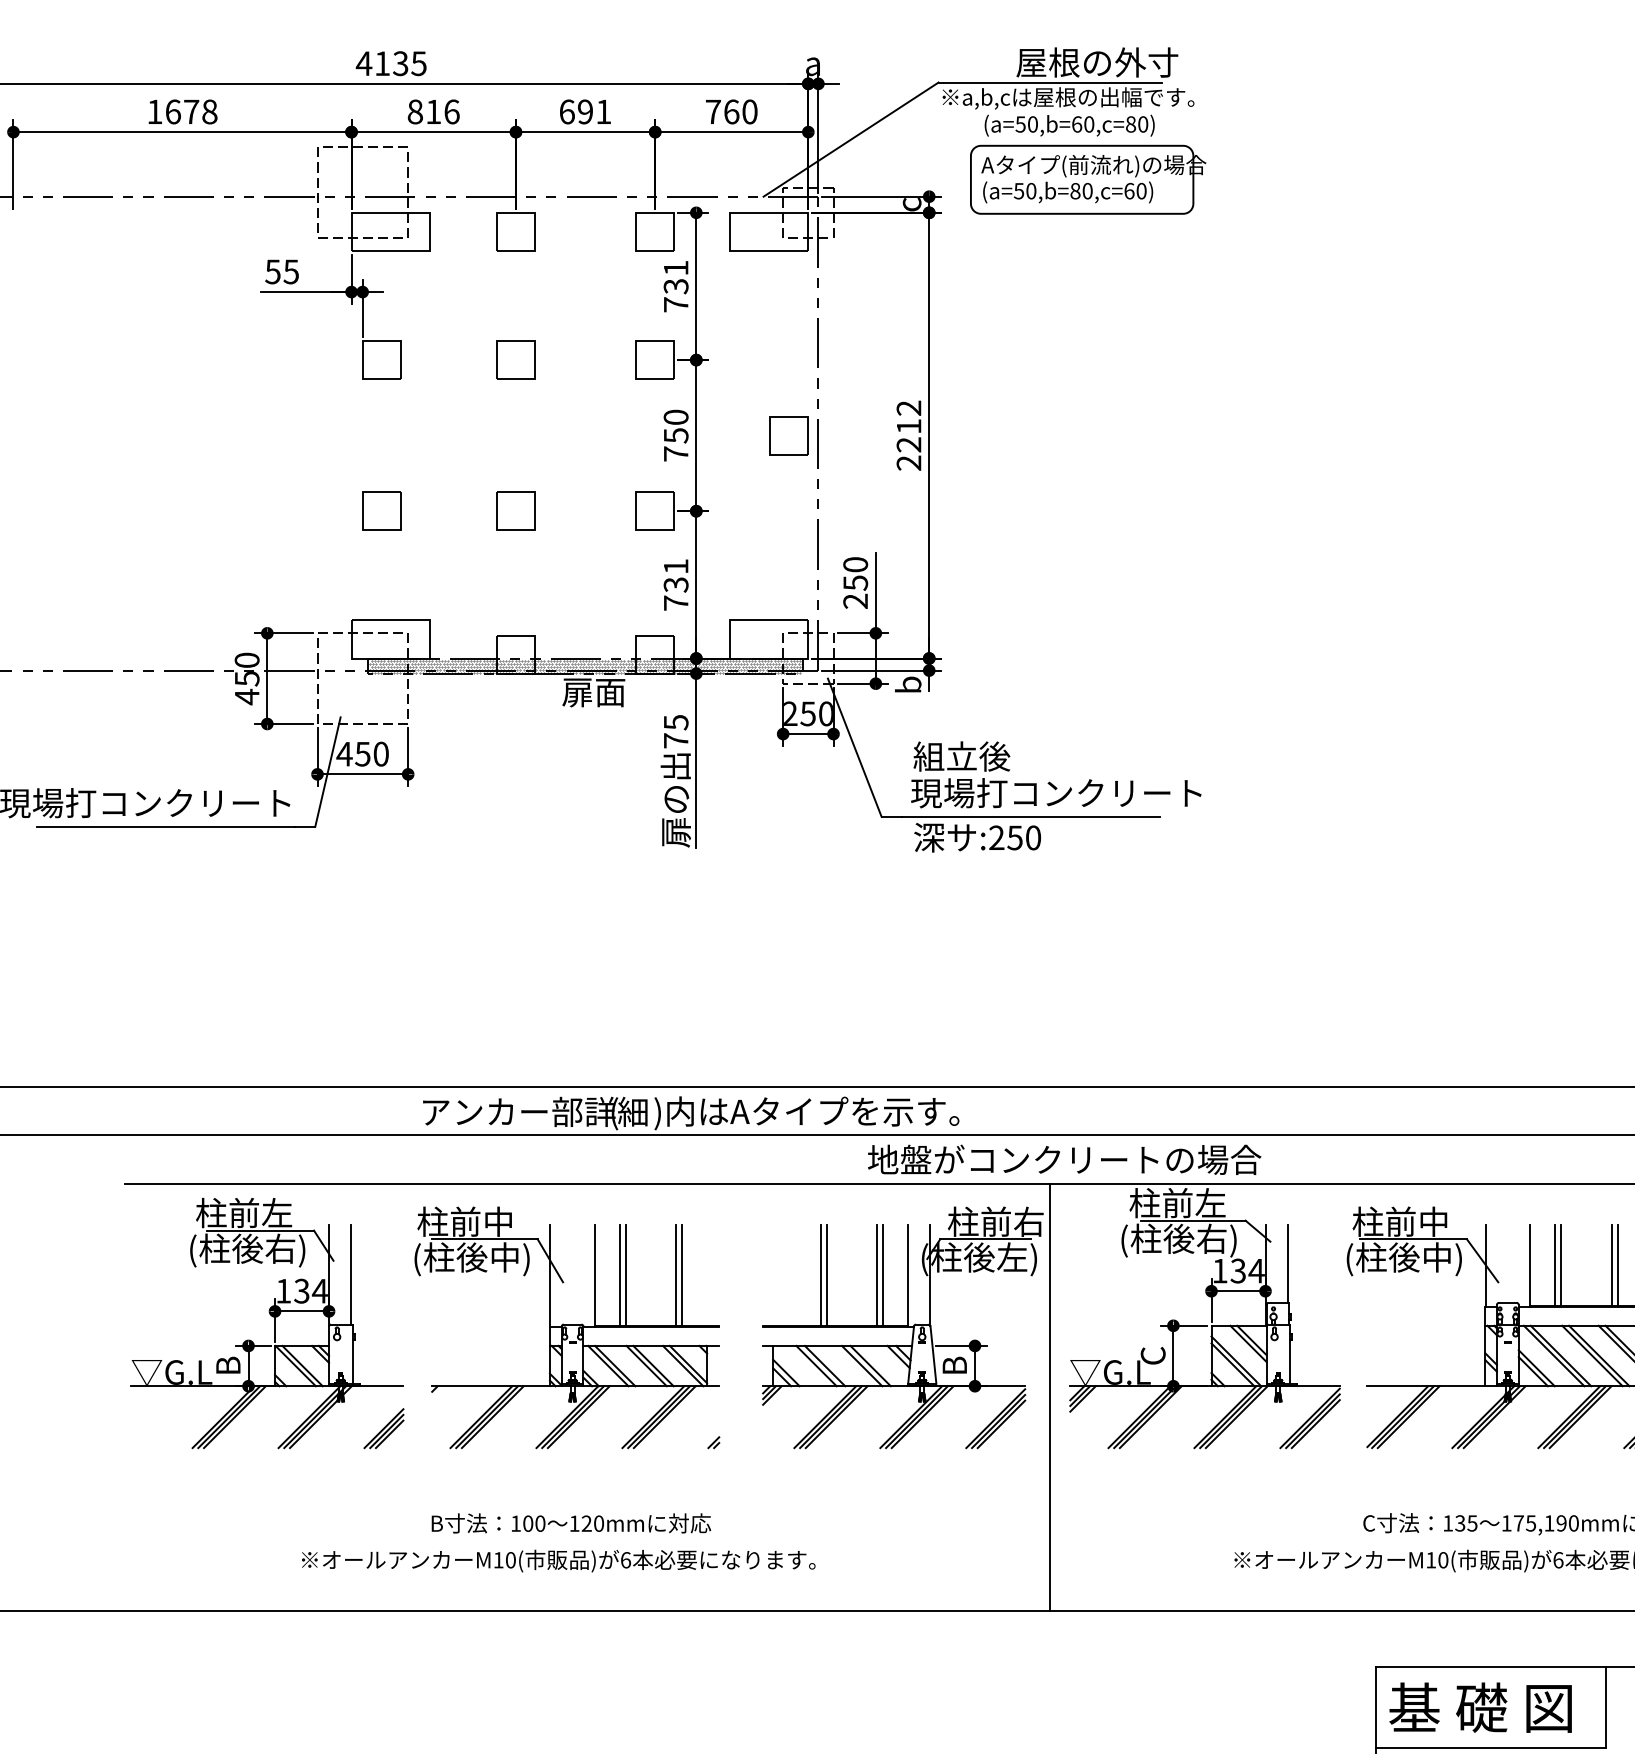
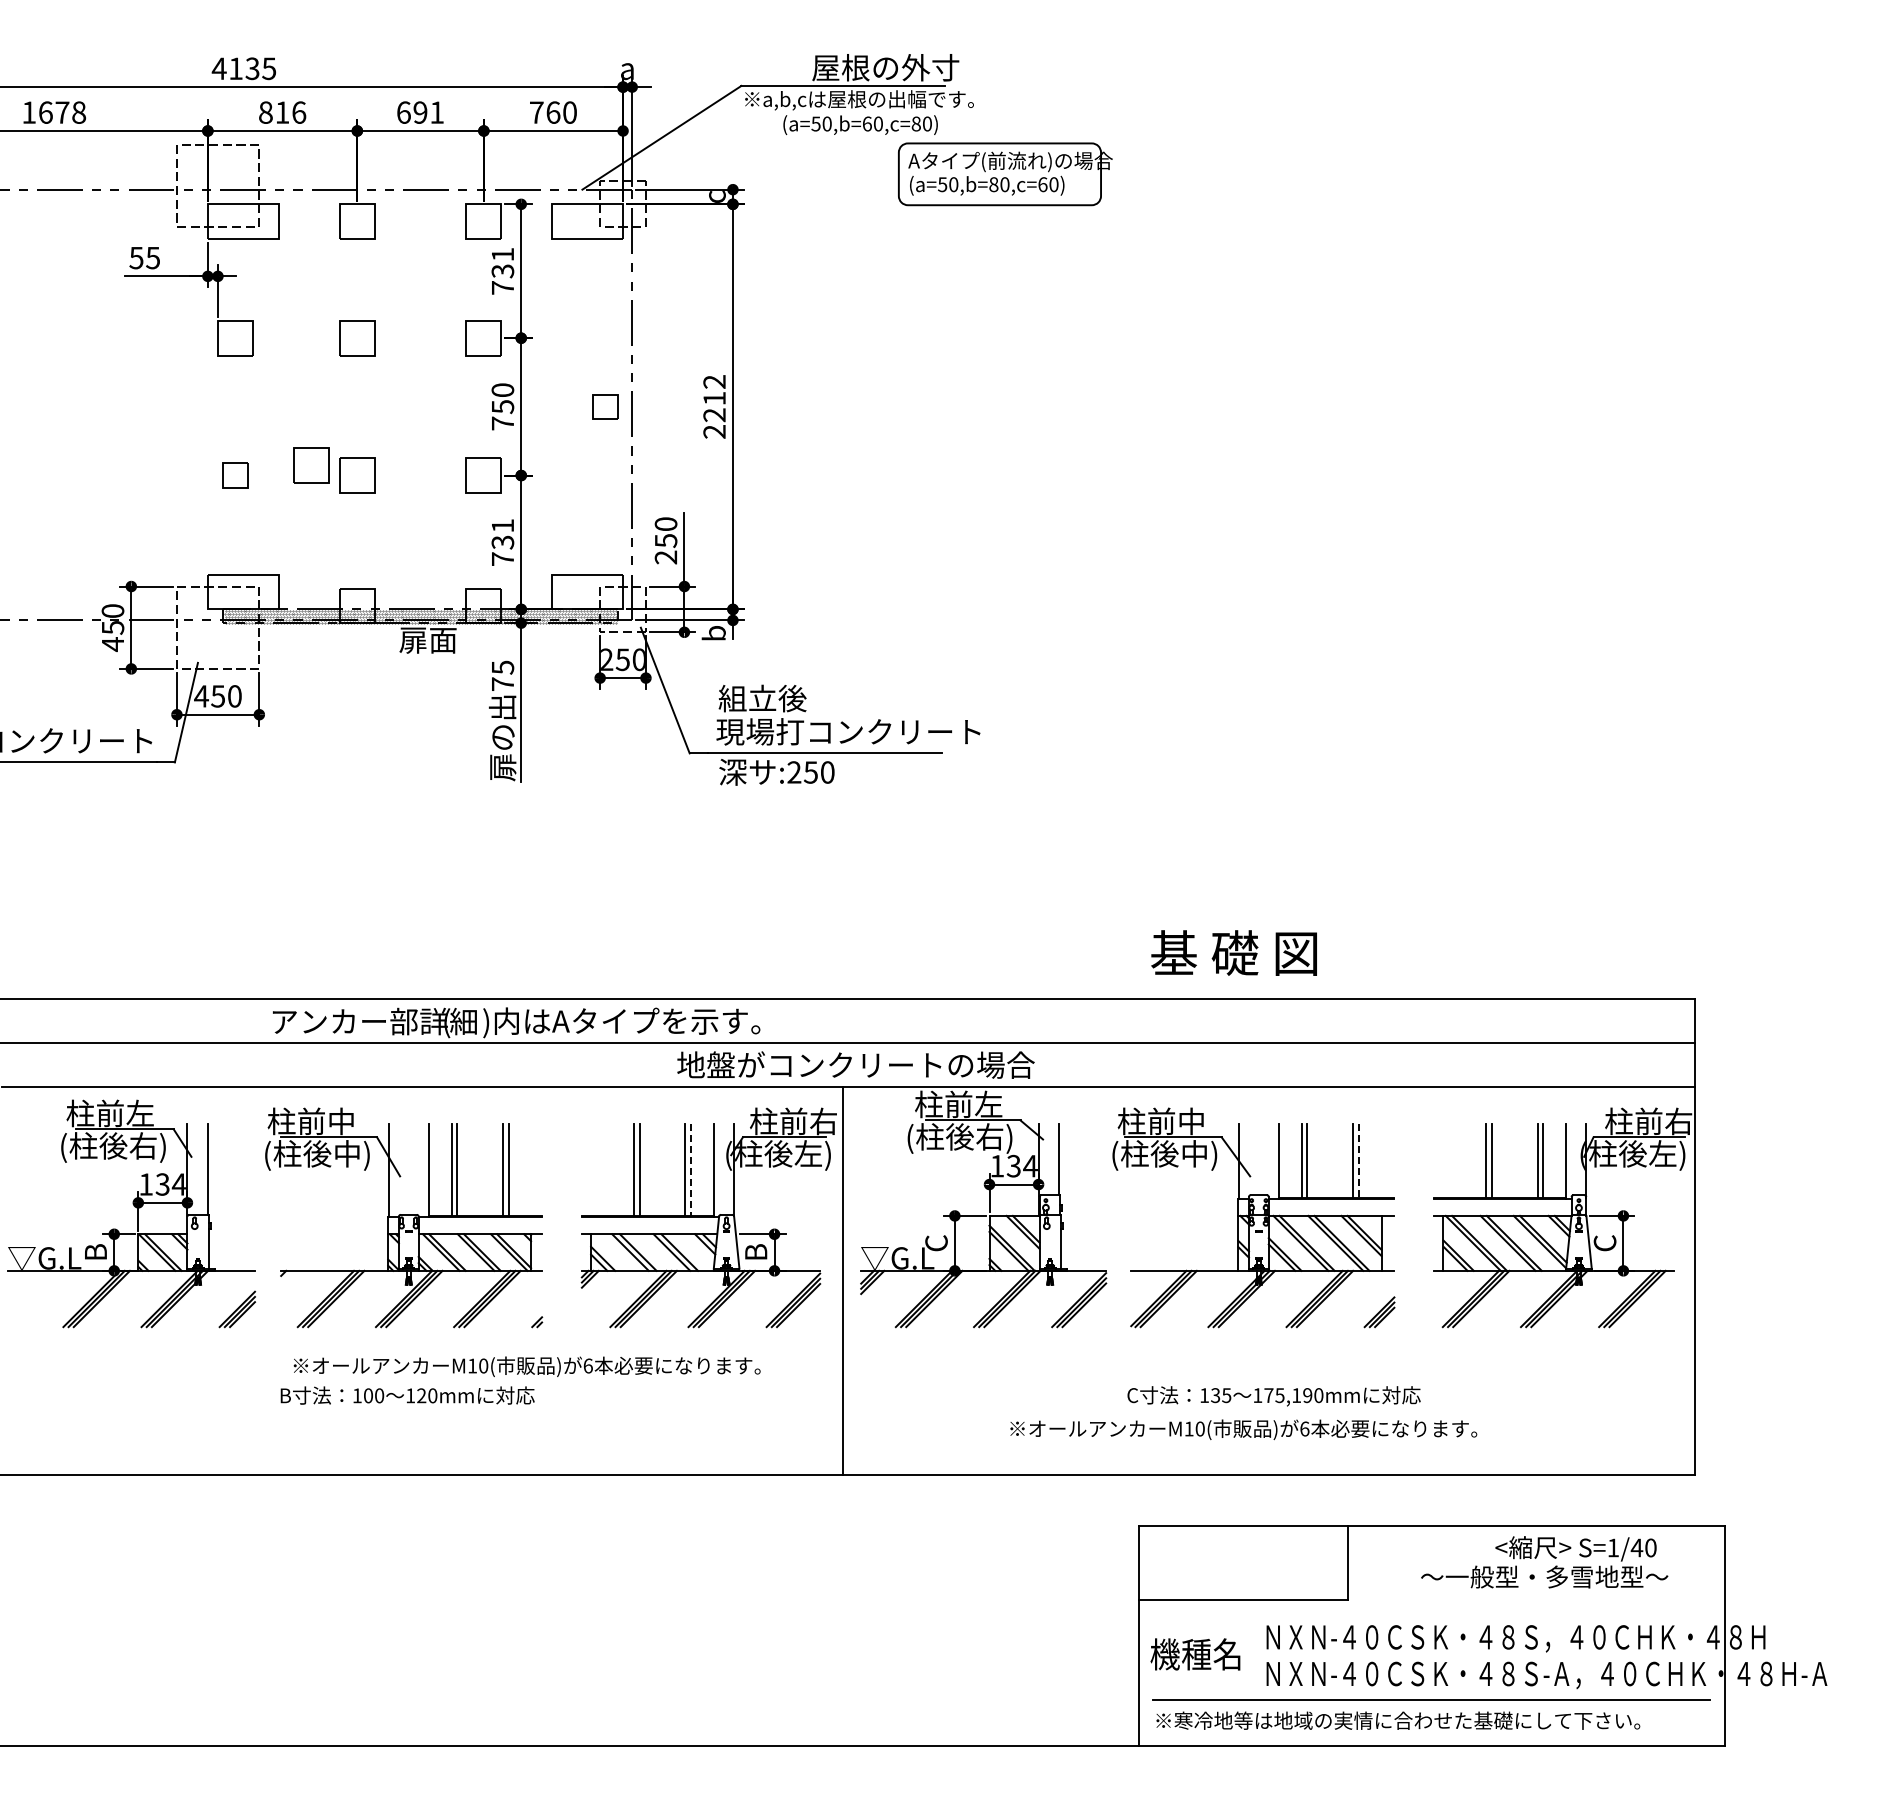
part: (1088, 180) -> (1005, 174), moved
part: (789, 435) -> (605, 406), size x0.7
part: (465, 500) -> (311, 465), added
part: (381, 511) -> (235, 475), size x0.7
line: (1617, 1264) -> (1358, 1160), solid -> dashed
line: (882, 1275) -> (690, 1170), solid -> dashed
text: (557, 1560) -> (526, 1366), moved
text: (1479, 1707) -> (1233, 952), moved

